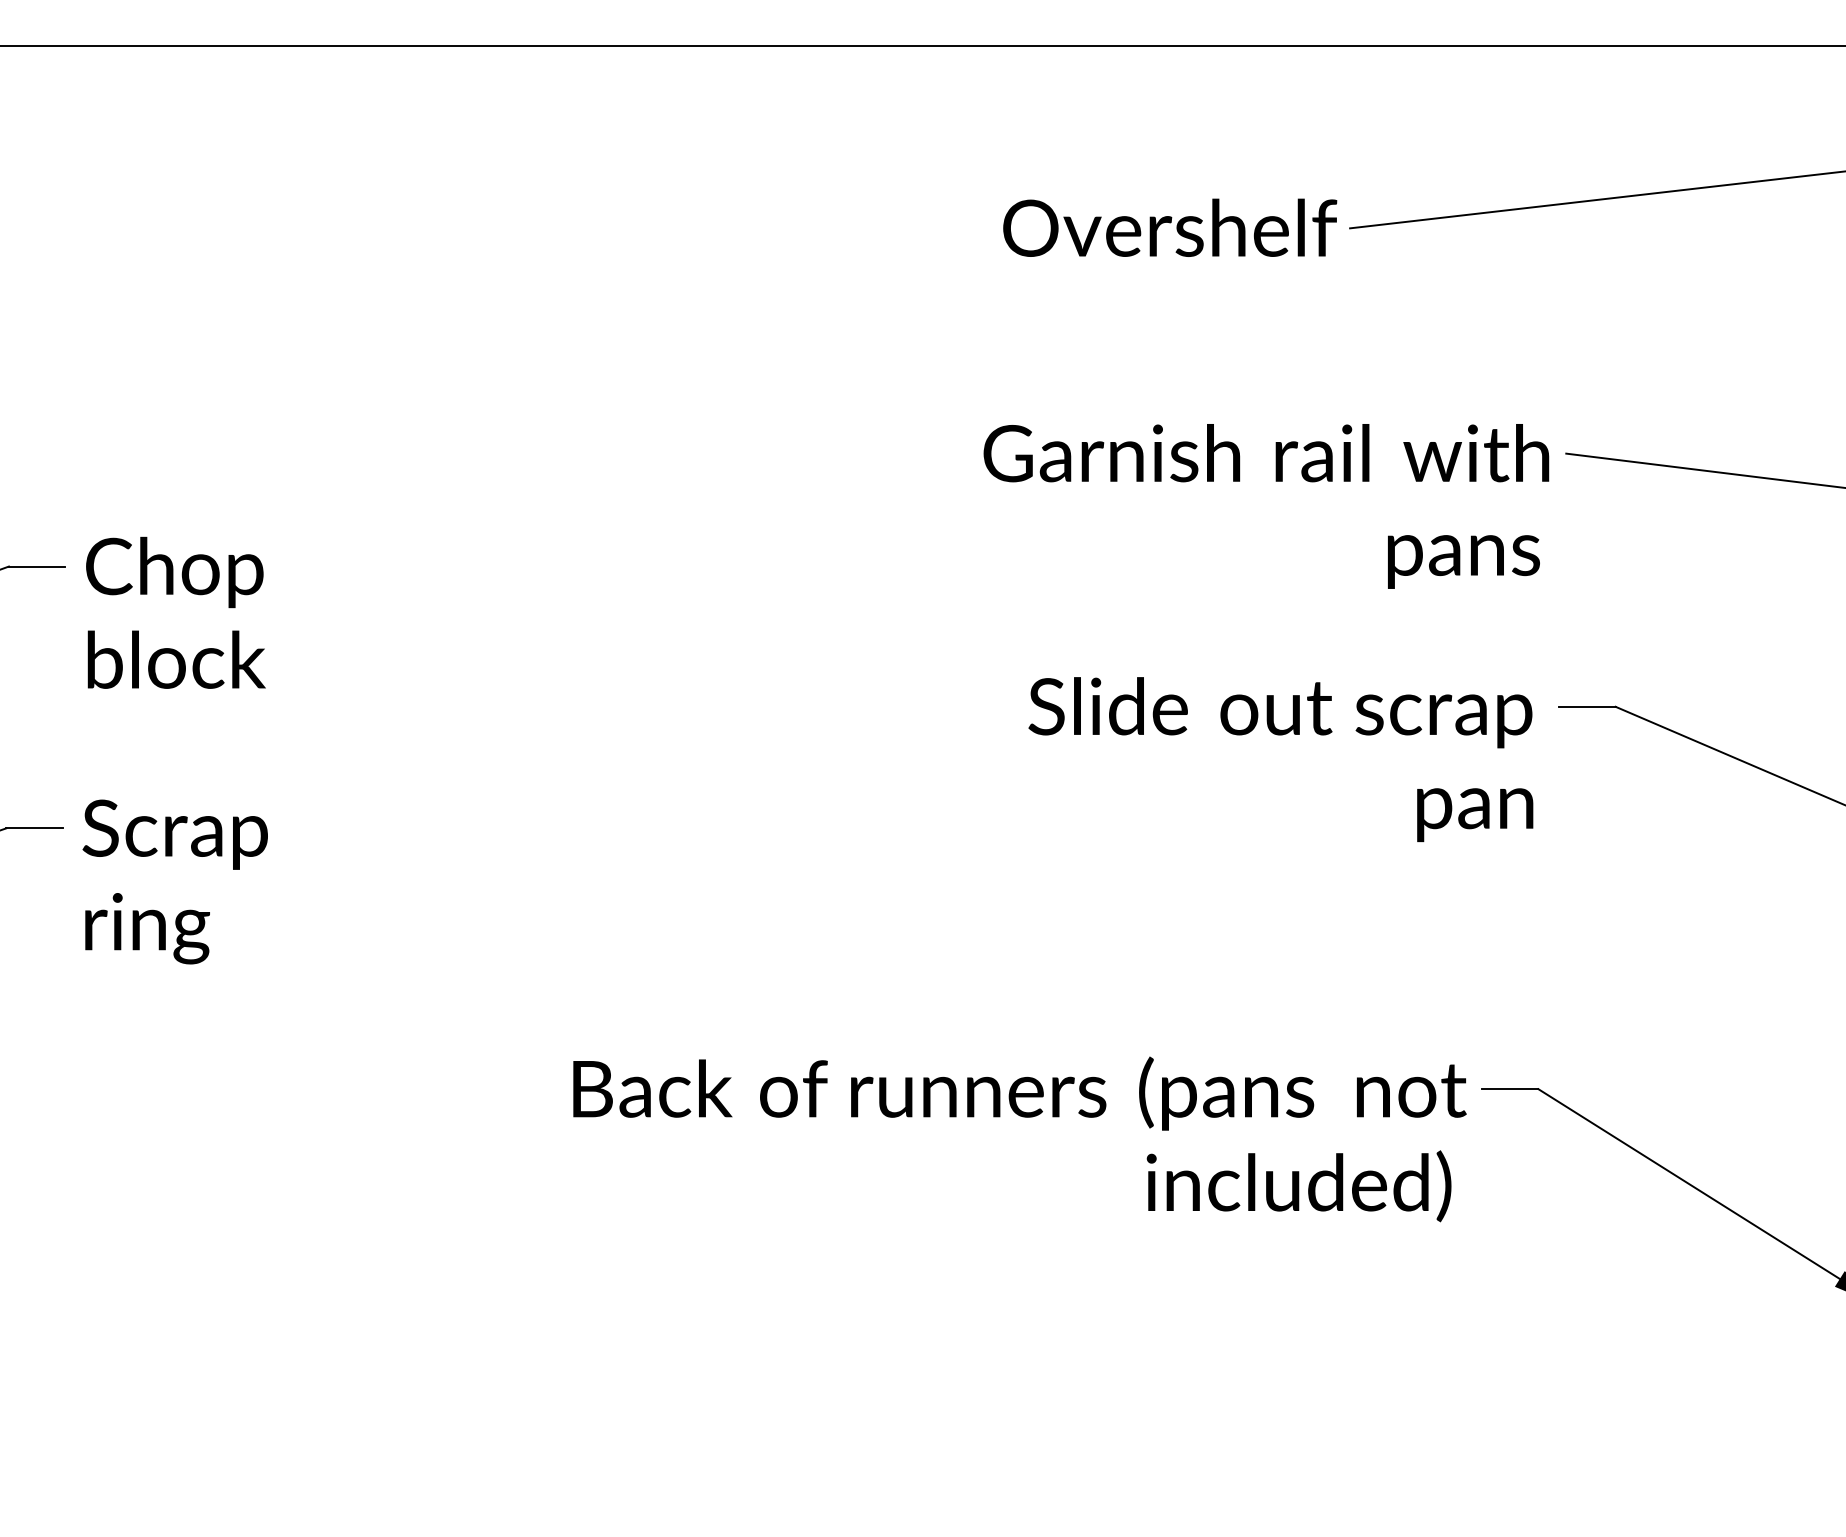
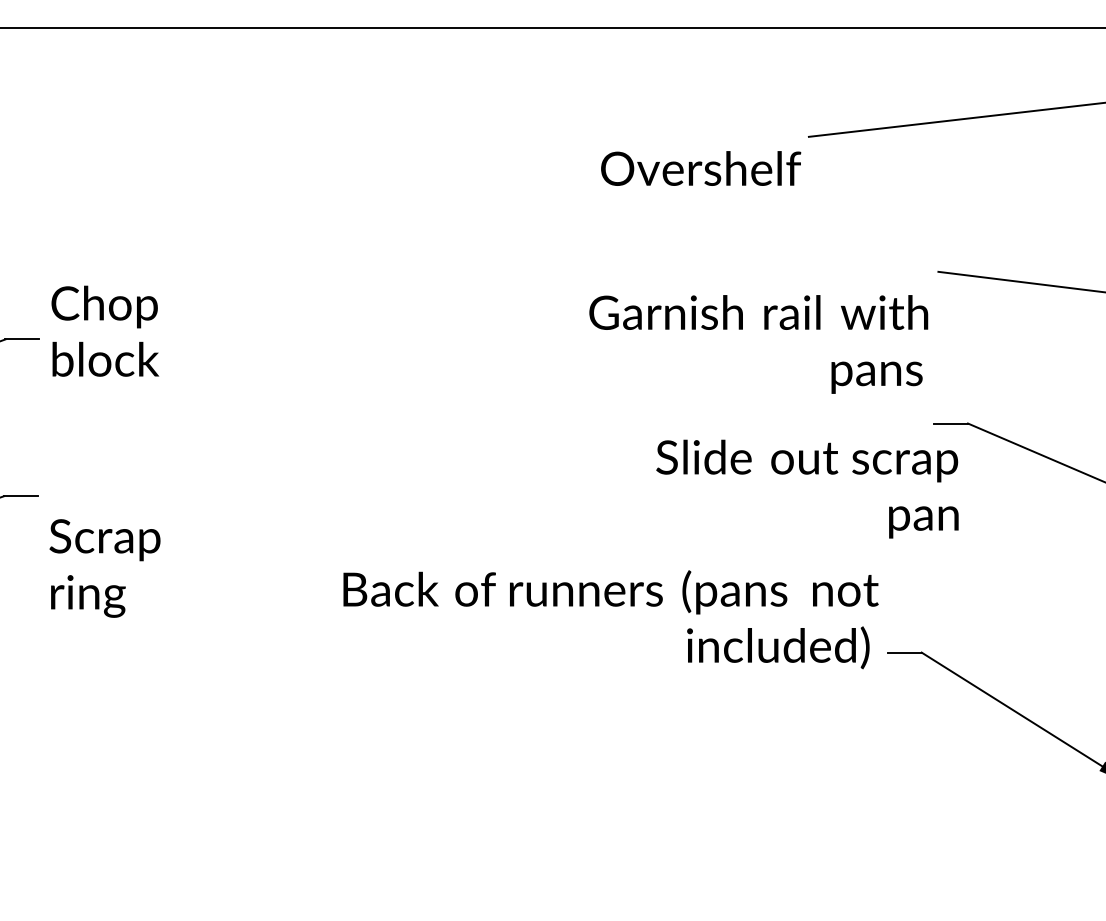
text: (1170, 227) -> (701, 168), moved
text: (1265, 506) -> (758, 344), moved
text: (176, 611) -> (105, 330), moved
text: (1281, 758) -> (807, 488), moved
text: (174, 881) -> (104, 568), moved
text: (1018, 1139) -> (610, 619), moved

